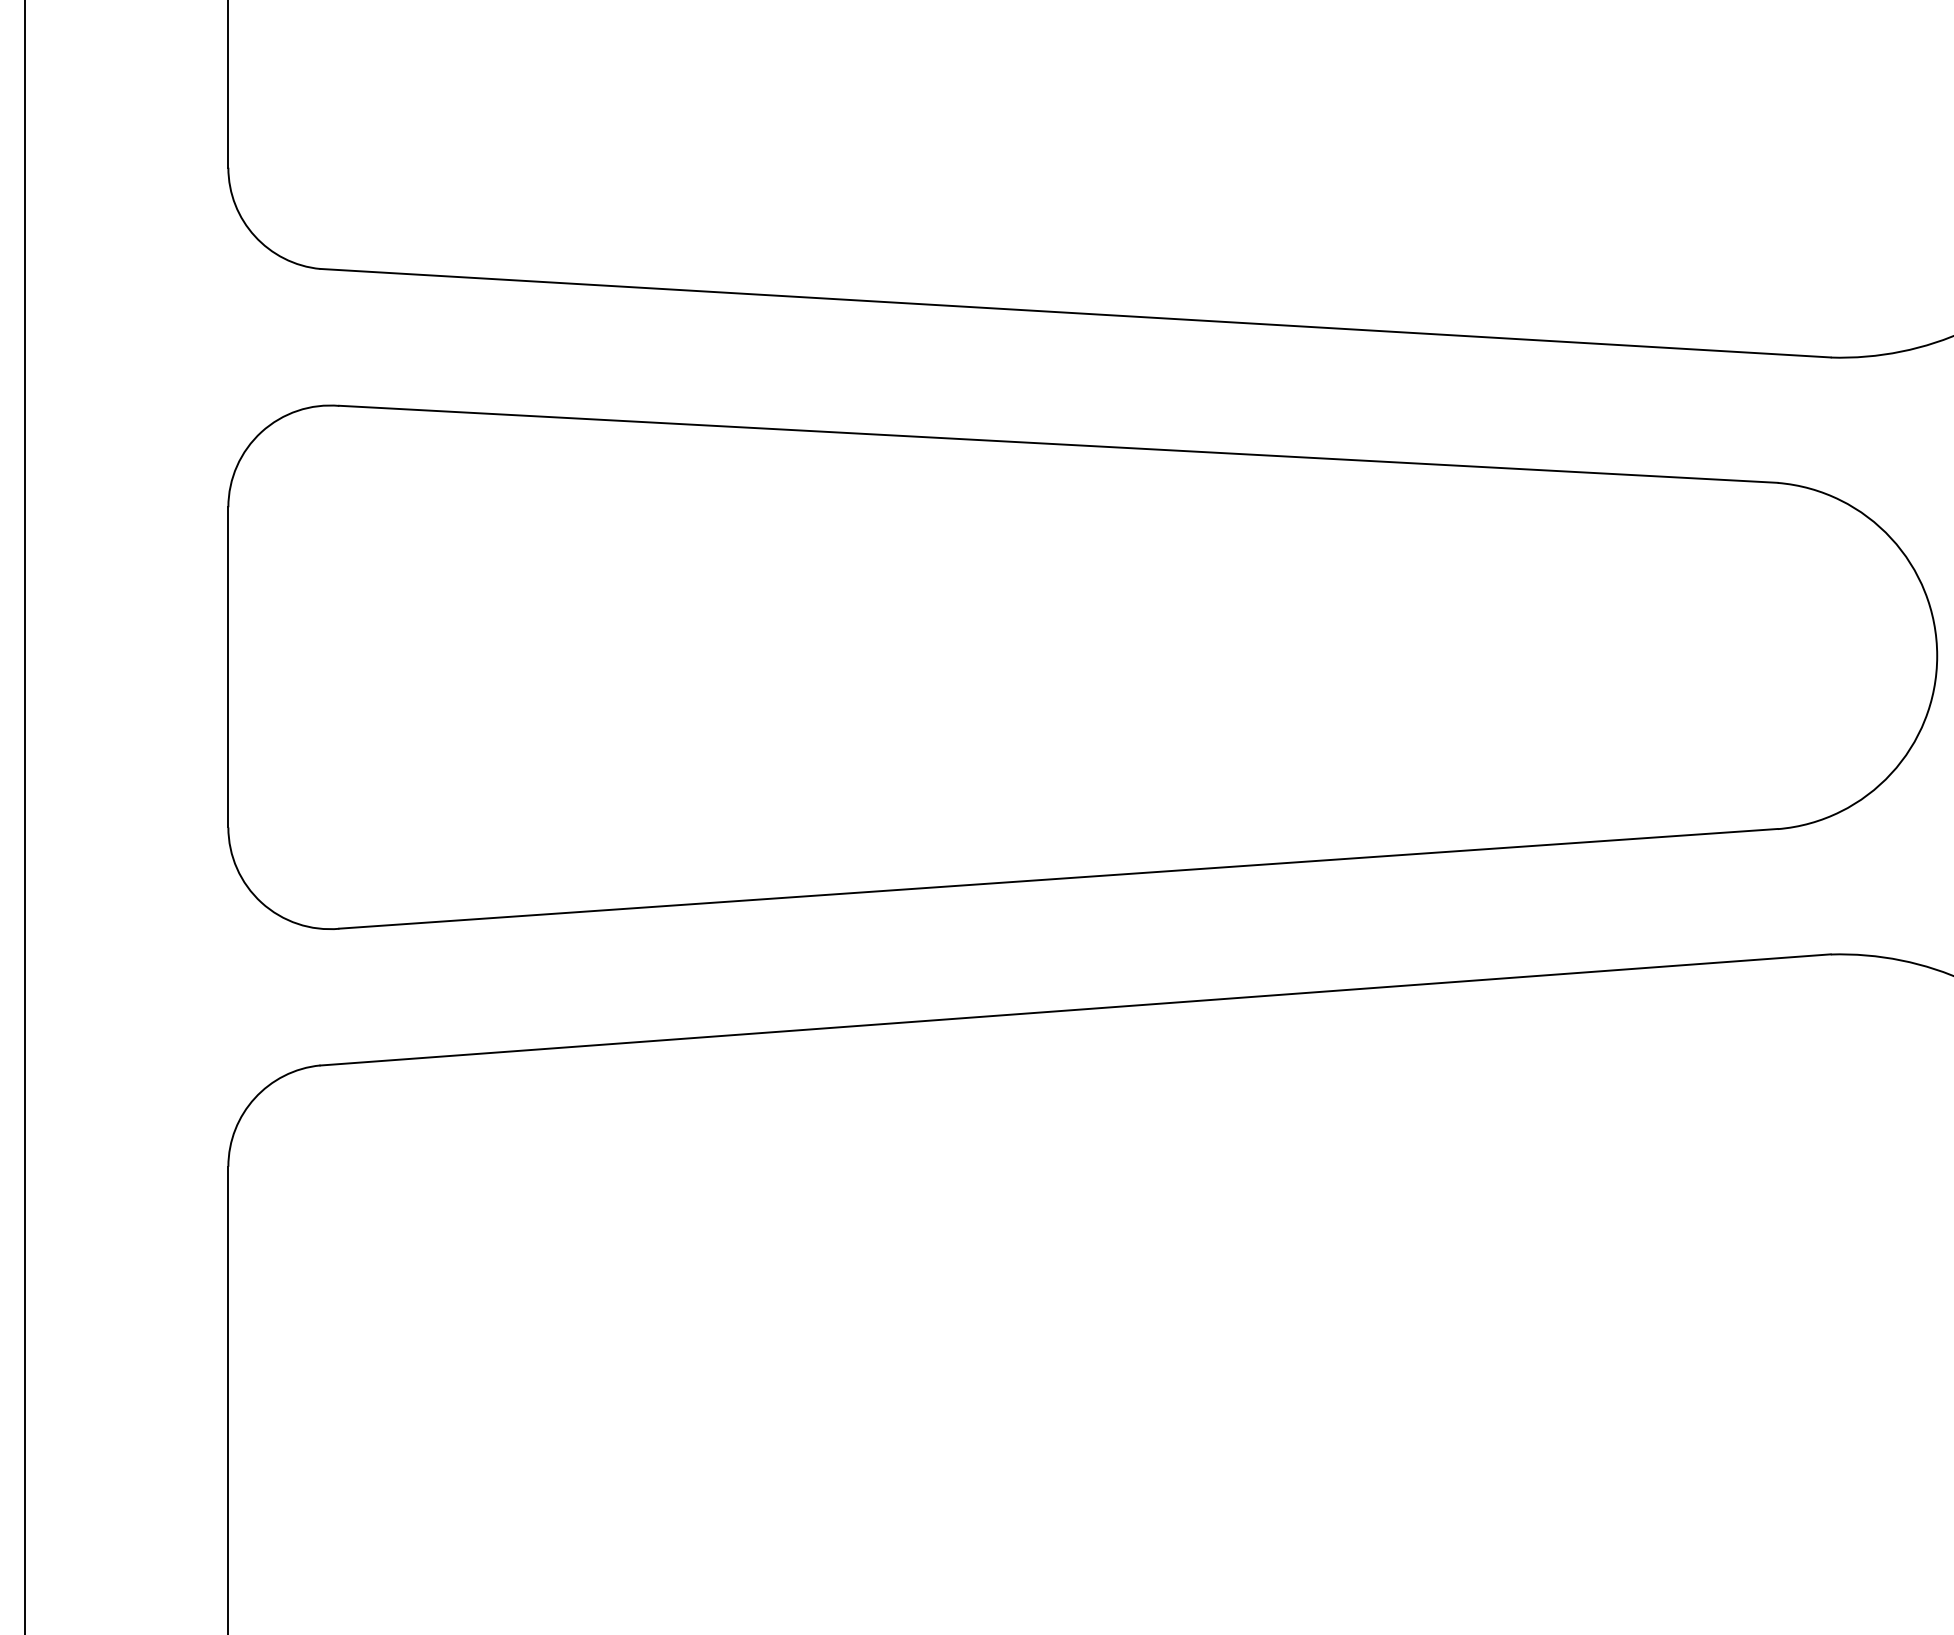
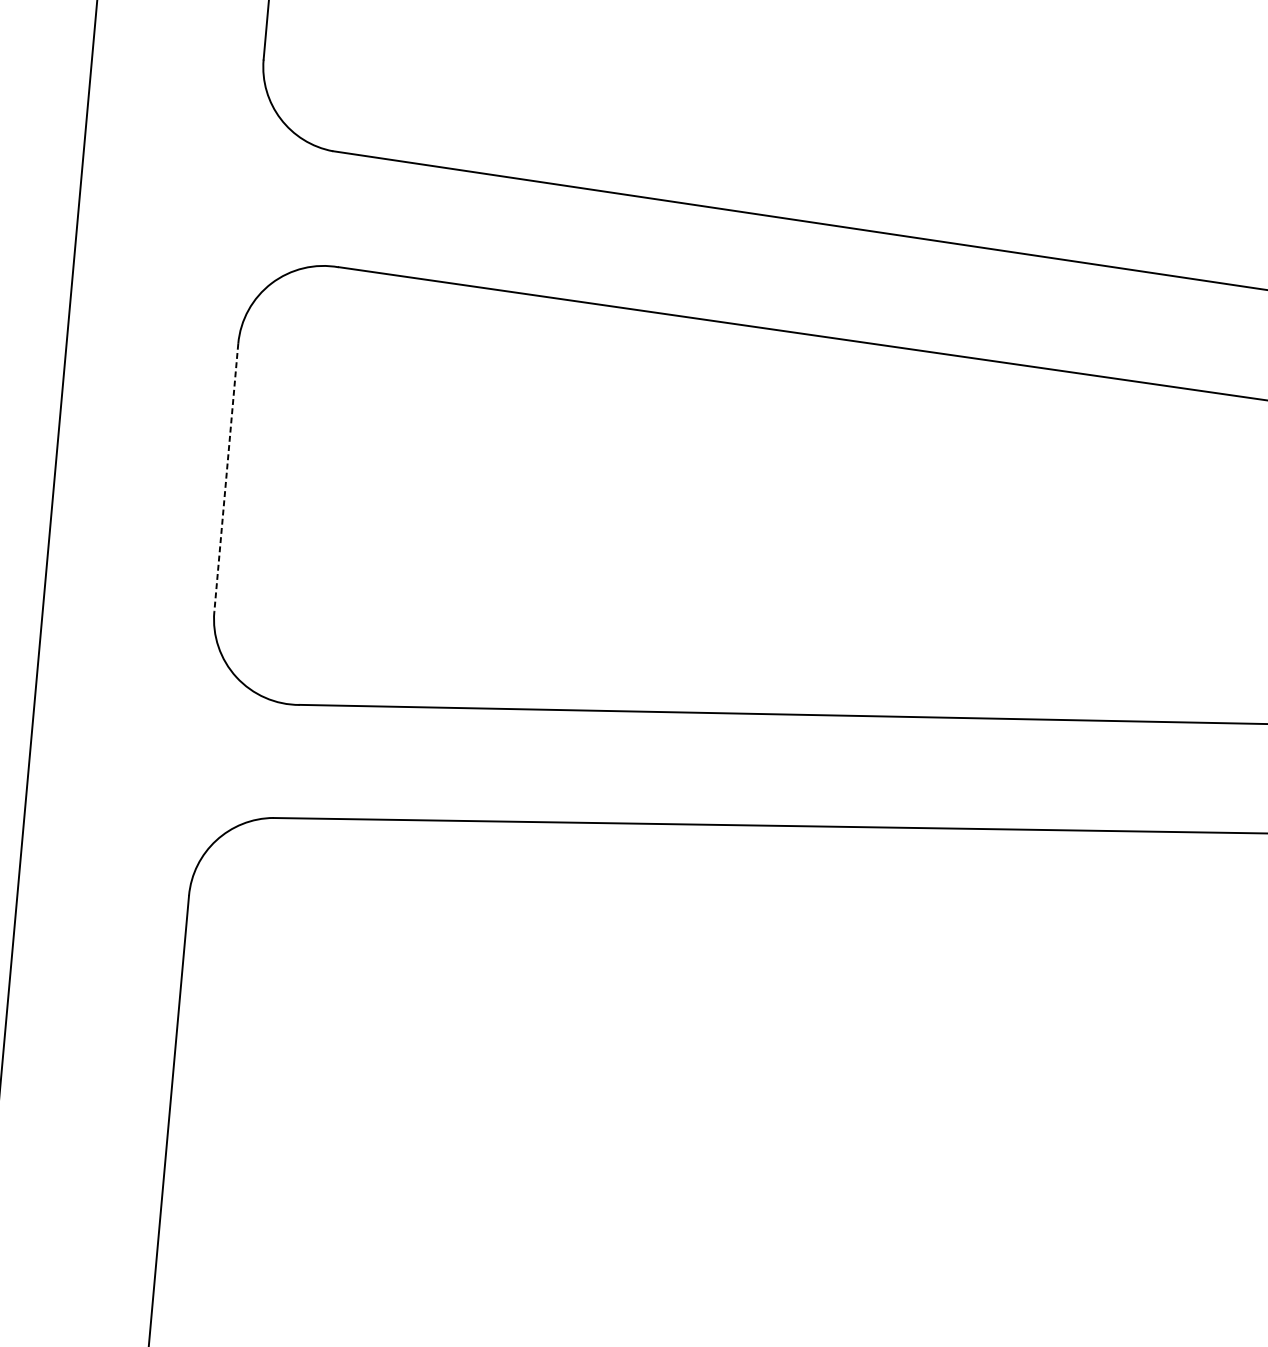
line: (228, 667) -> (226, 477), solid -> dashed

